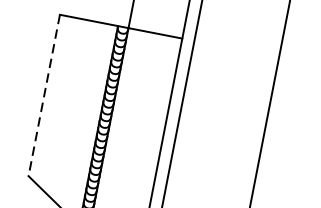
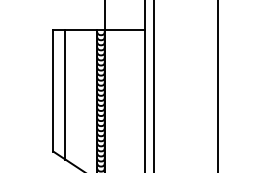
line: (44, 94) -> (53, 90), dashed -> solid
line: (59, 103) -> (65, 94), added

